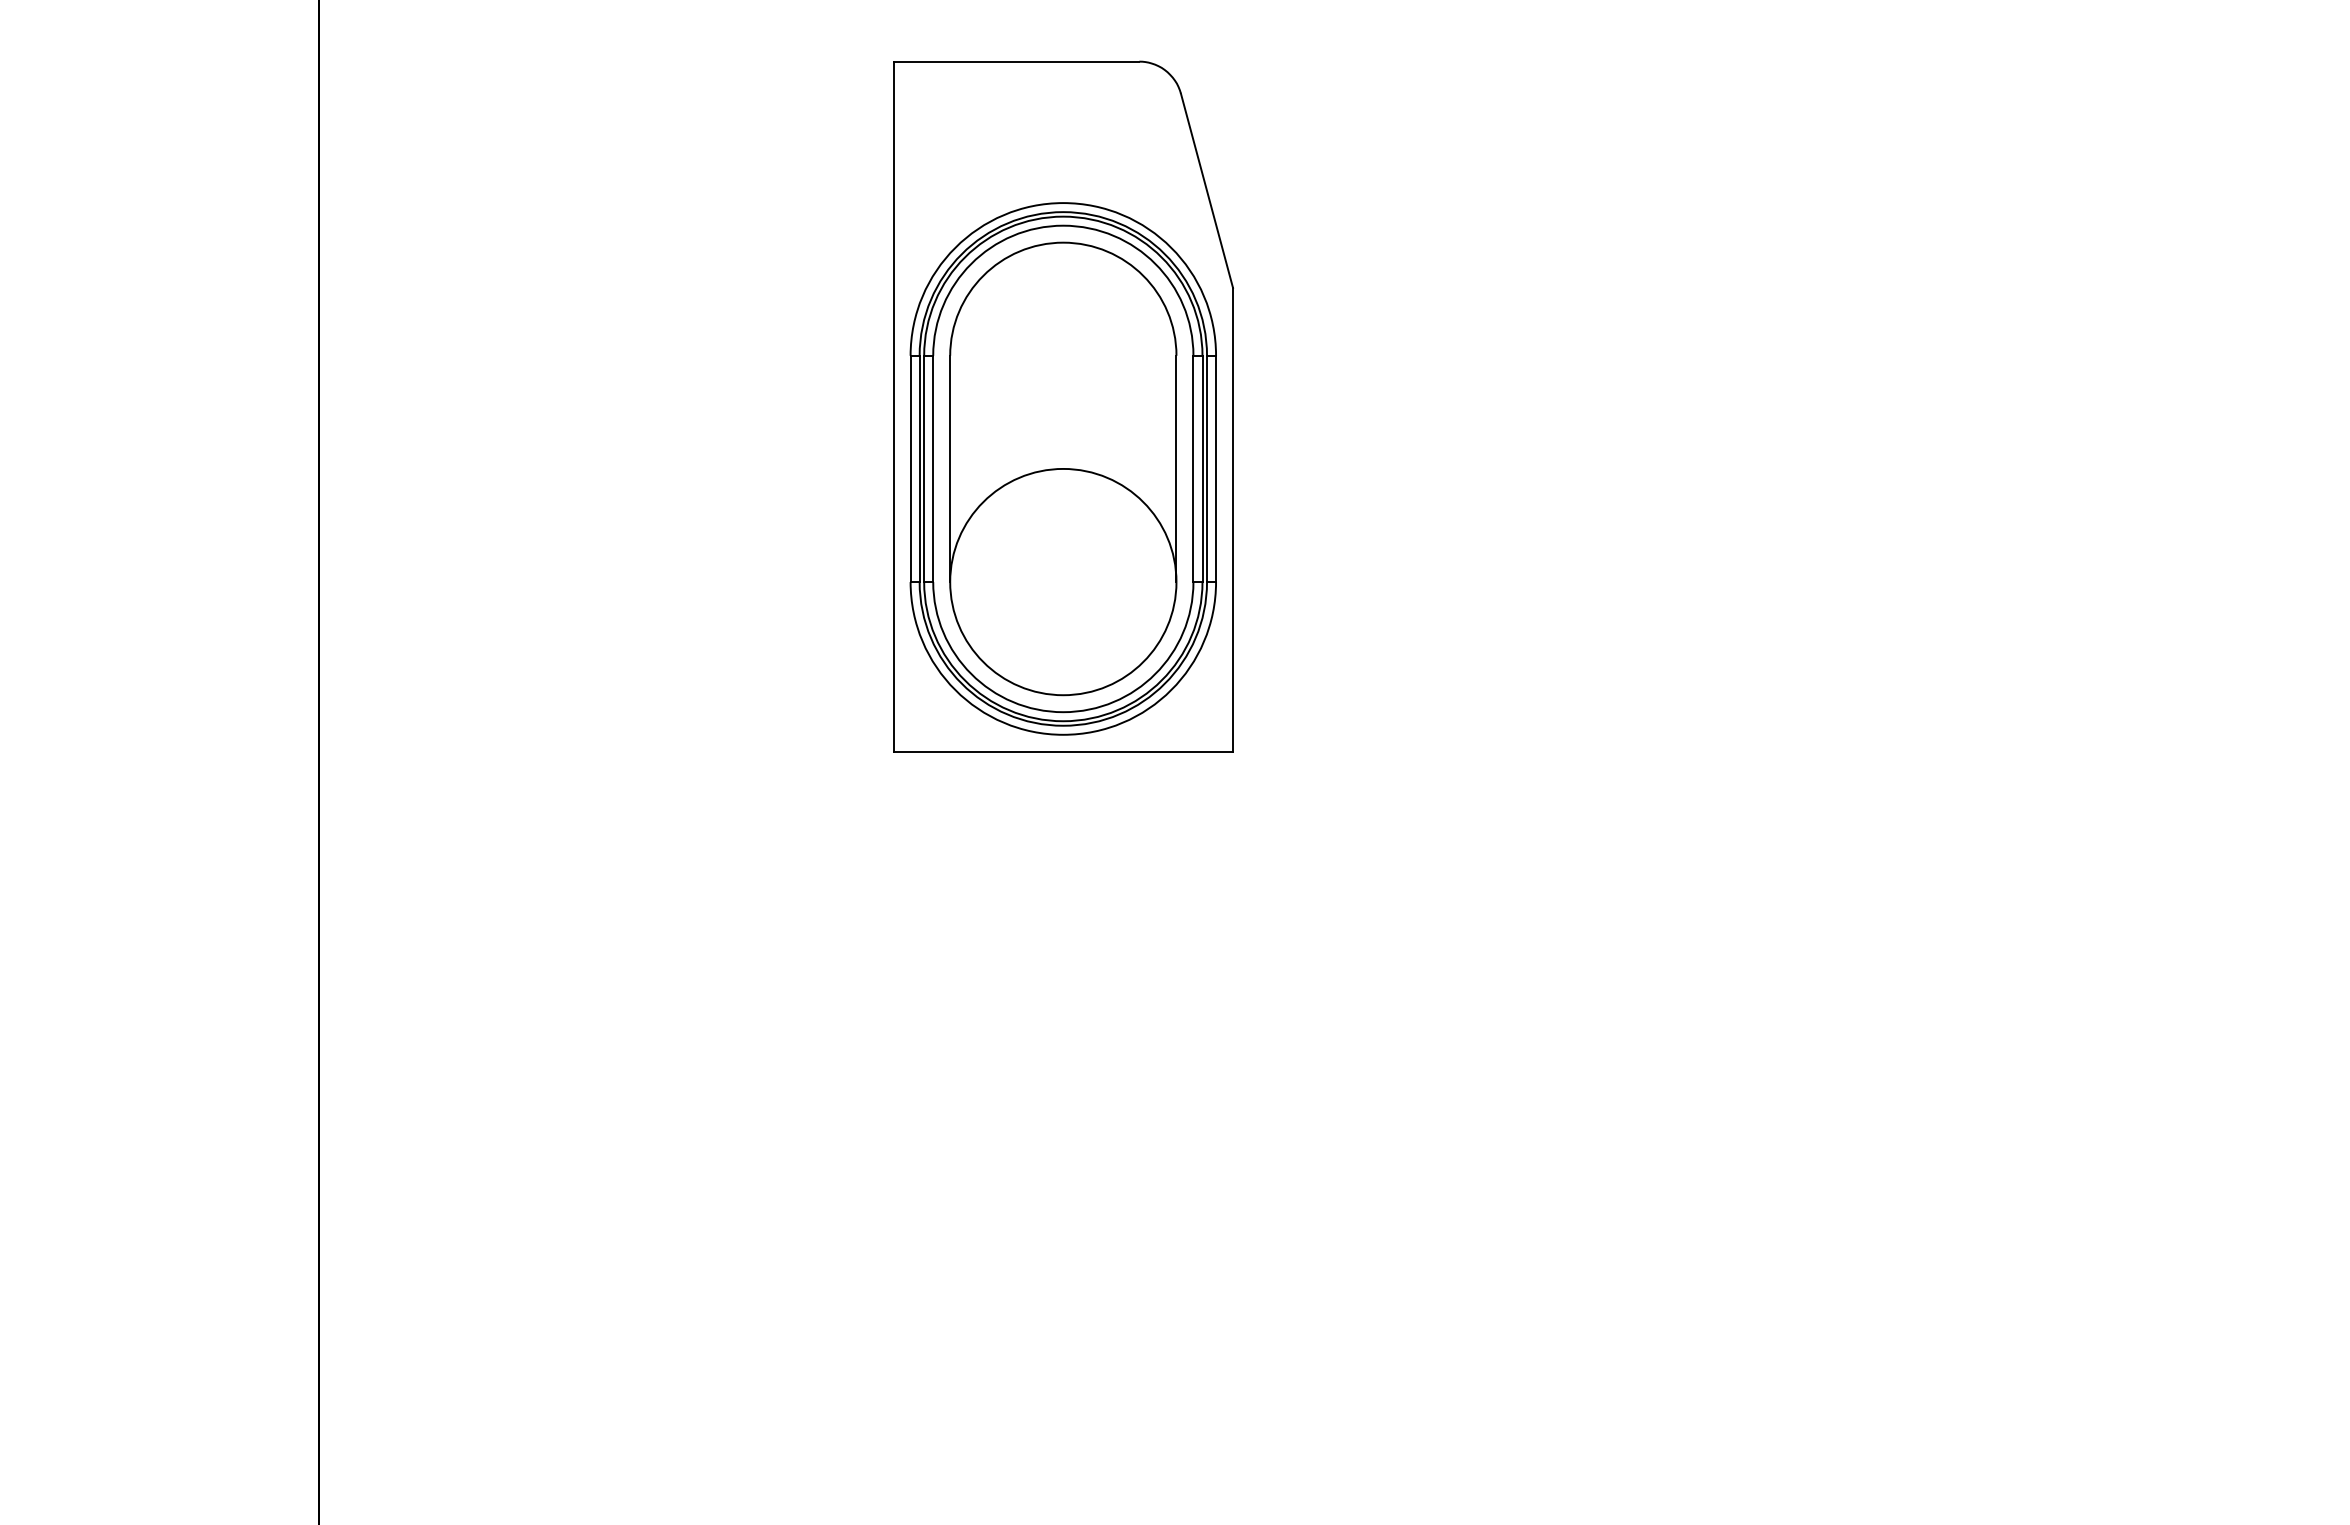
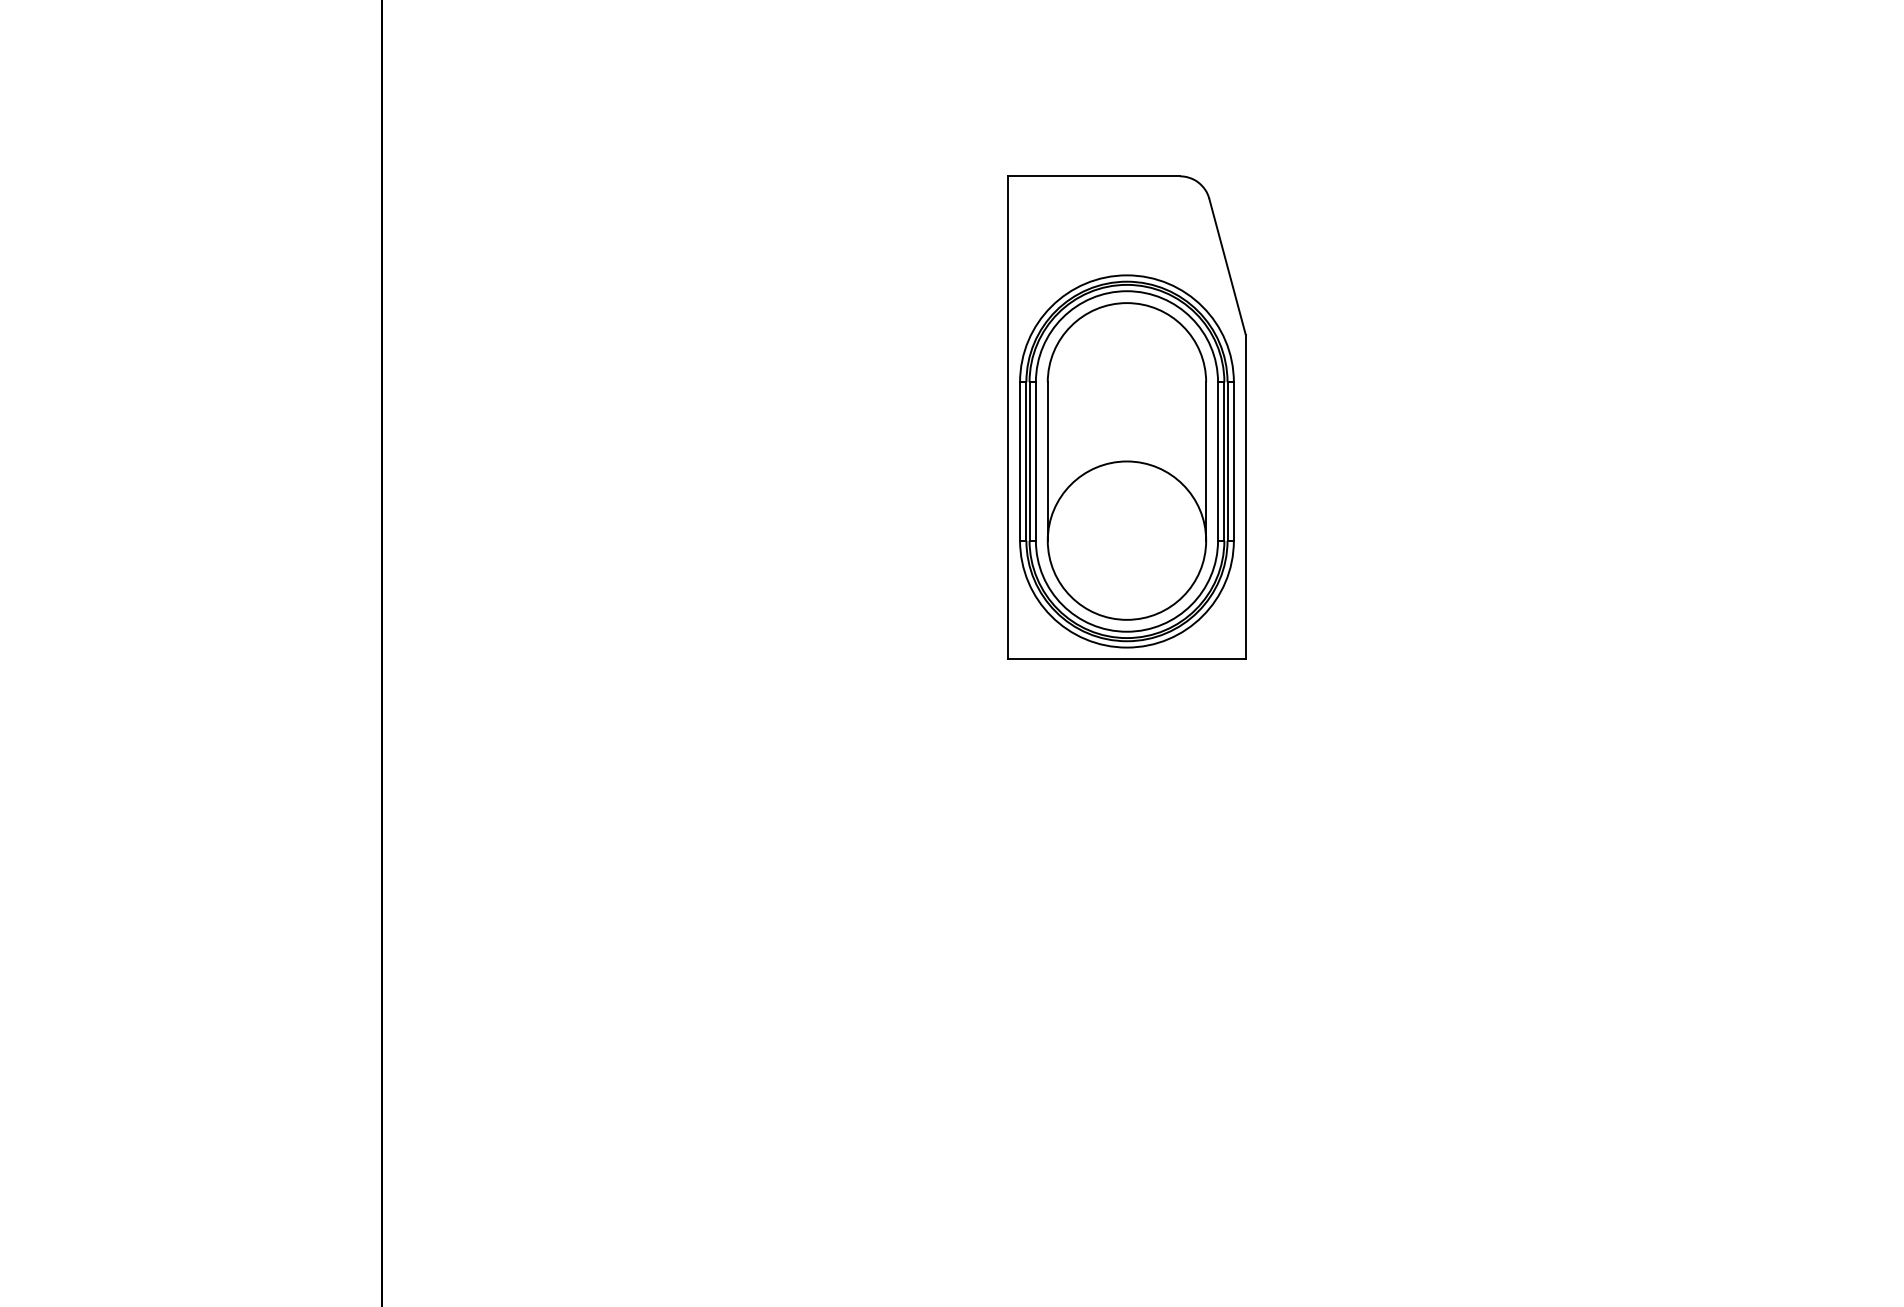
part: (1063, 406) -> (1127, 417), size x0.7

